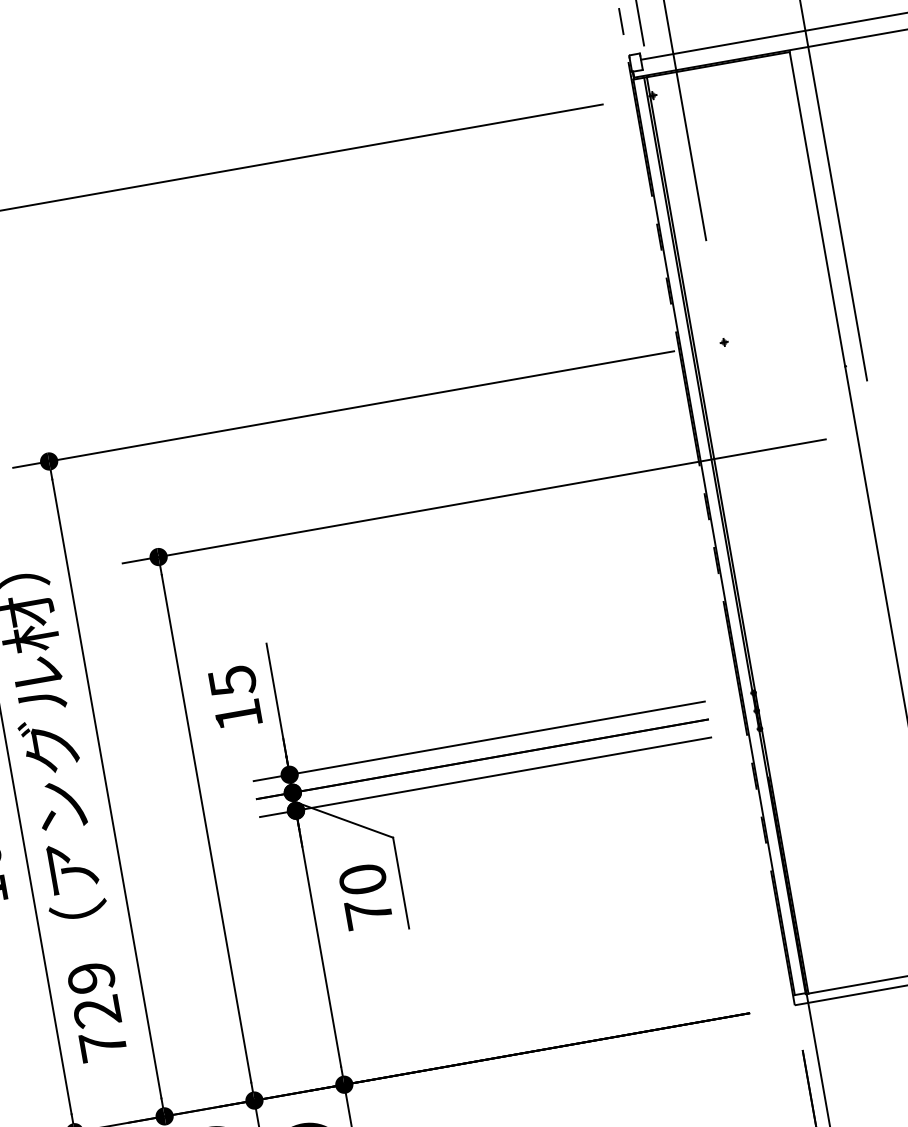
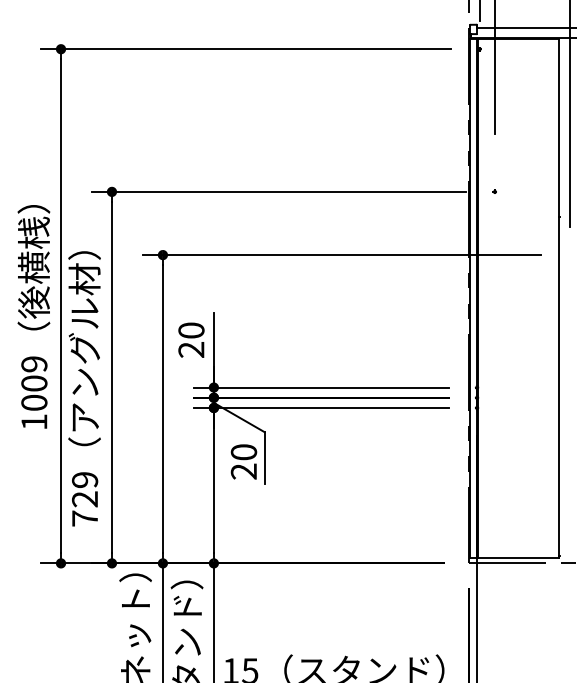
text: (235, 696) -> (191, 339), 15 -> 20
text: (367, 913) -> (243, 471), 70 -> 20

